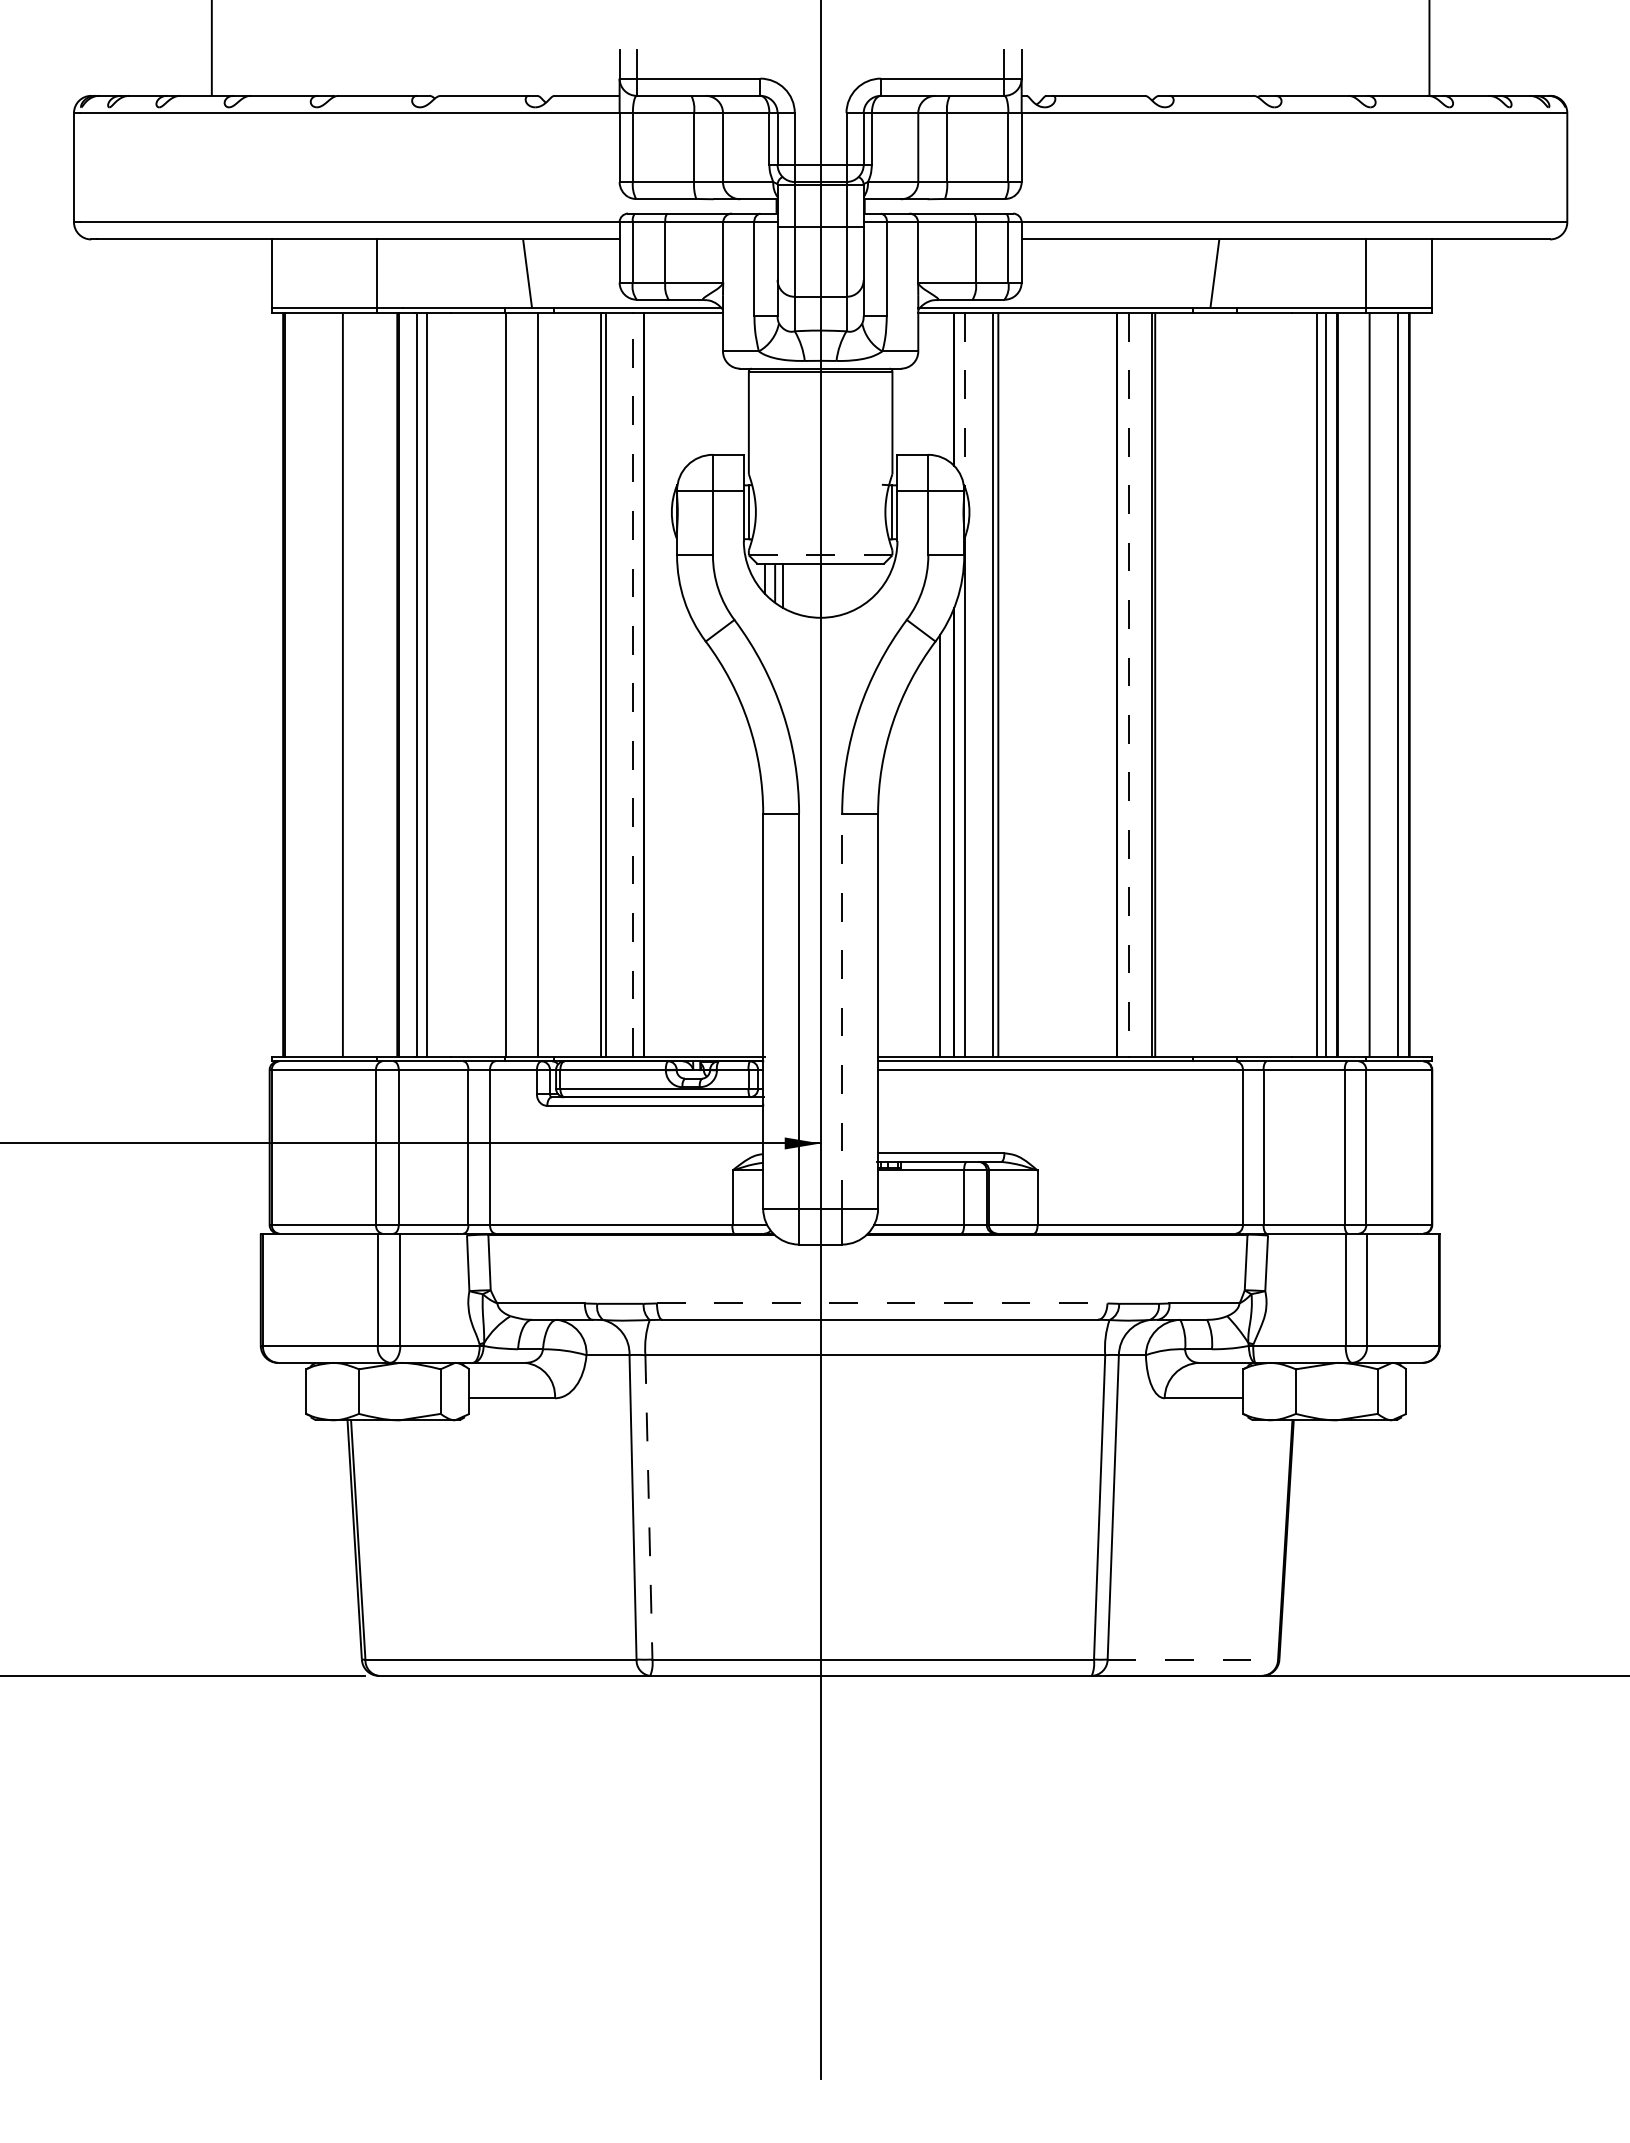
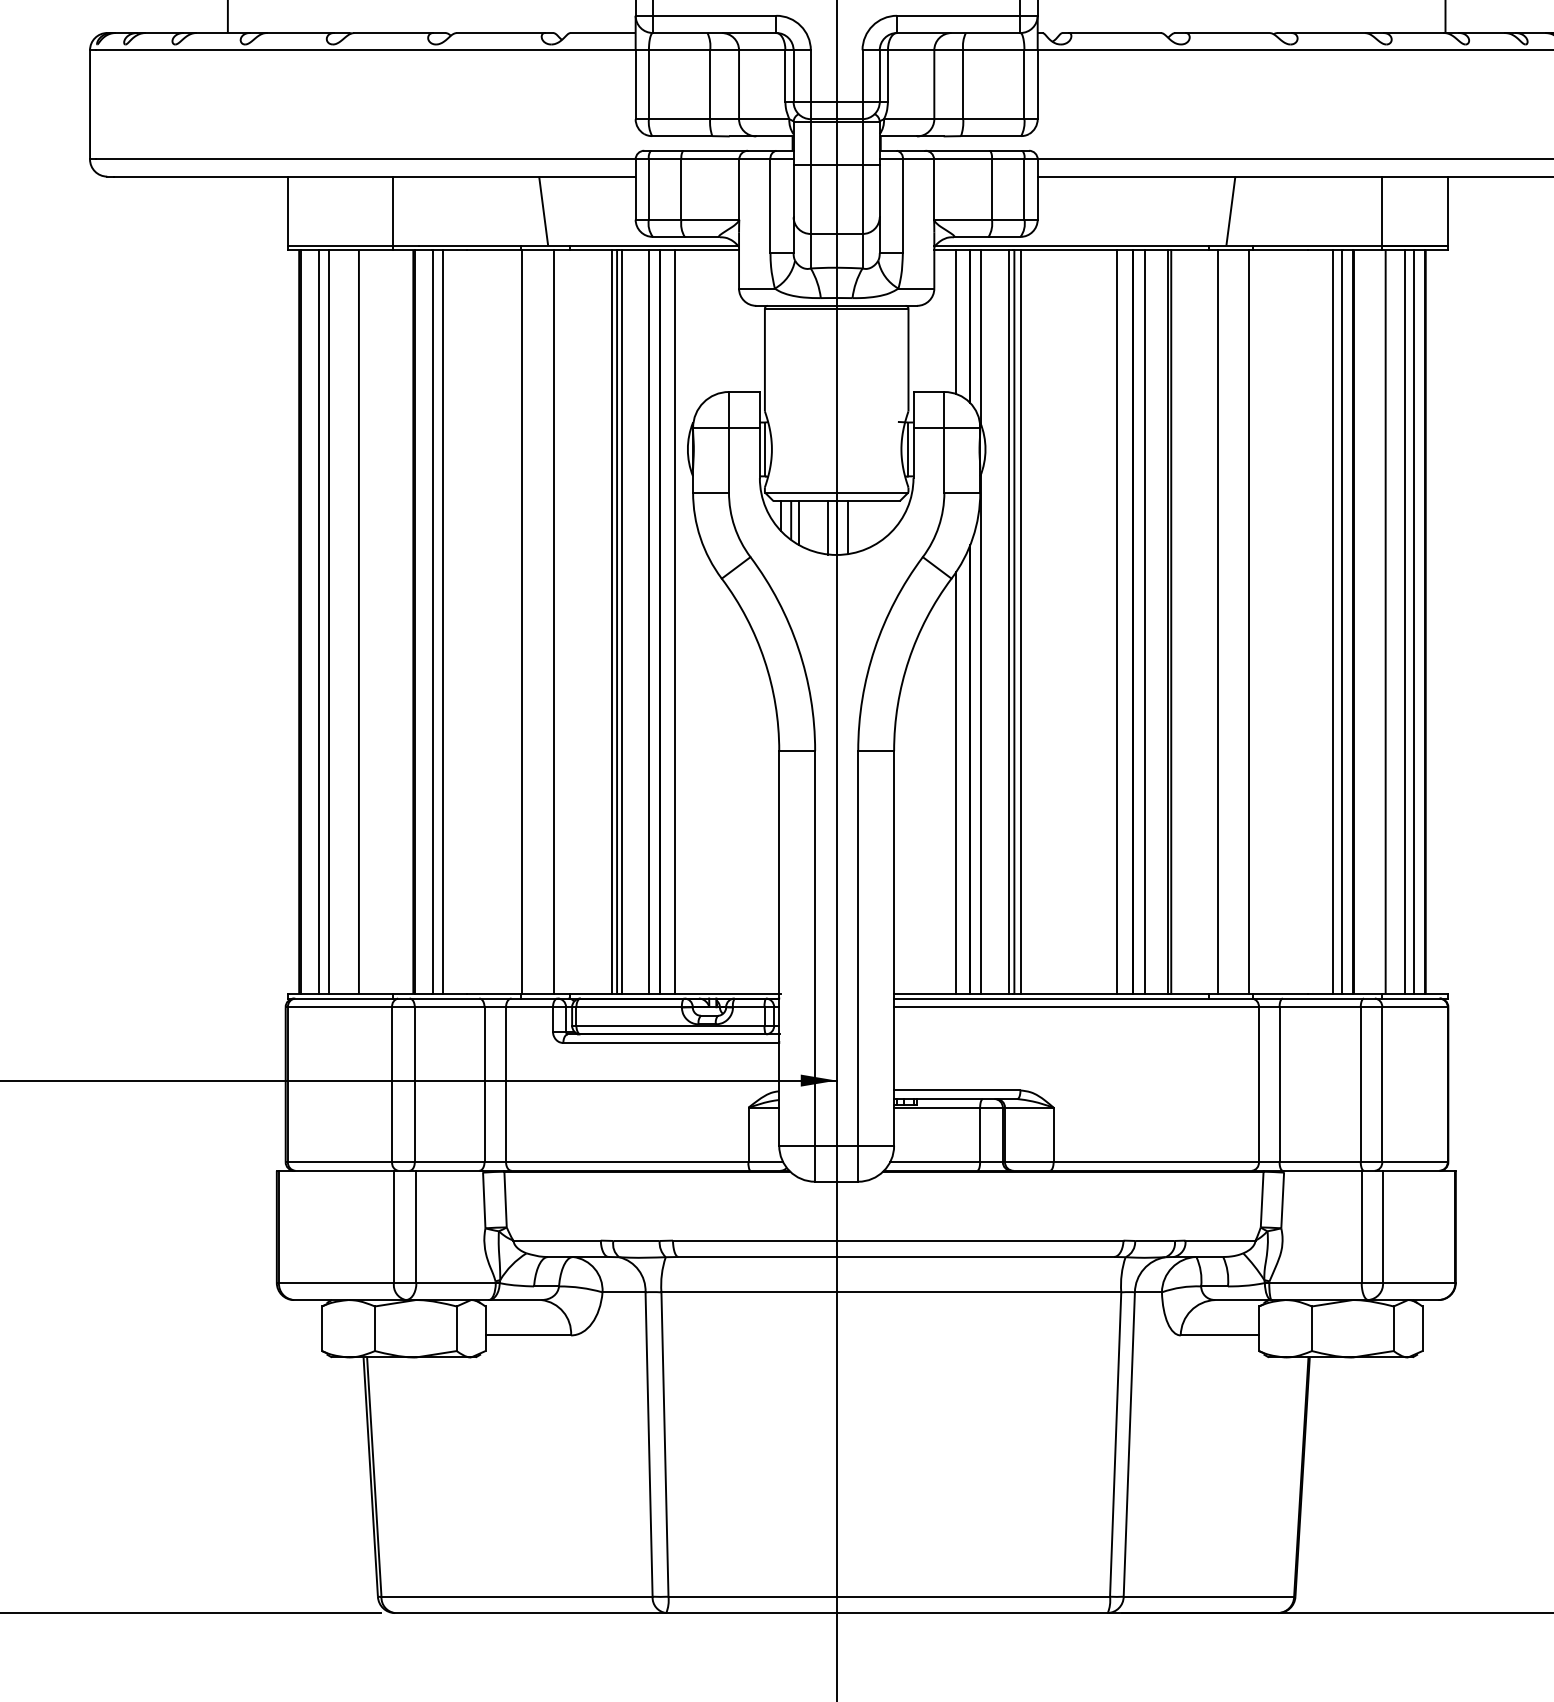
line: (940, 384) -> (956, 321), added
line: (964, 399) -> (980, 336), dashed -> solid
line: (820, 555) -> (836, 492), dashed -> solid
line: (832, 589) -> (848, 526), added
line: (812, 590) -> (828, 527), added
line: (303, 684) -> (319, 621), added
line: (313, 684) -> (329, 621), added
line: (596, 684) -> (612, 621), added
line: (633, 684) -> (649, 621), dashed -> solid
line: (658, 684) -> (674, 621), added
line: (1004, 684) -> (1020, 621), added
line: (1101, 684) -> (1117, 621), added
line: (1128, 684) -> (1144, 621), dashed -> solid
line: (1202, 684) -> (1218, 621), added
line: (1232, 684) -> (1248, 621), added
line: (1388, 684) -> (1404, 621), added
line: (842, 1010) -> (858, 947), dashed -> solid
line: (882, 1303) -> (898, 1240), dashed -> solid
line: (648, 1507) -> (664, 1444), dashed -> solid
line: (1193, 1659) -> (1209, 1596), dashed -> solid

